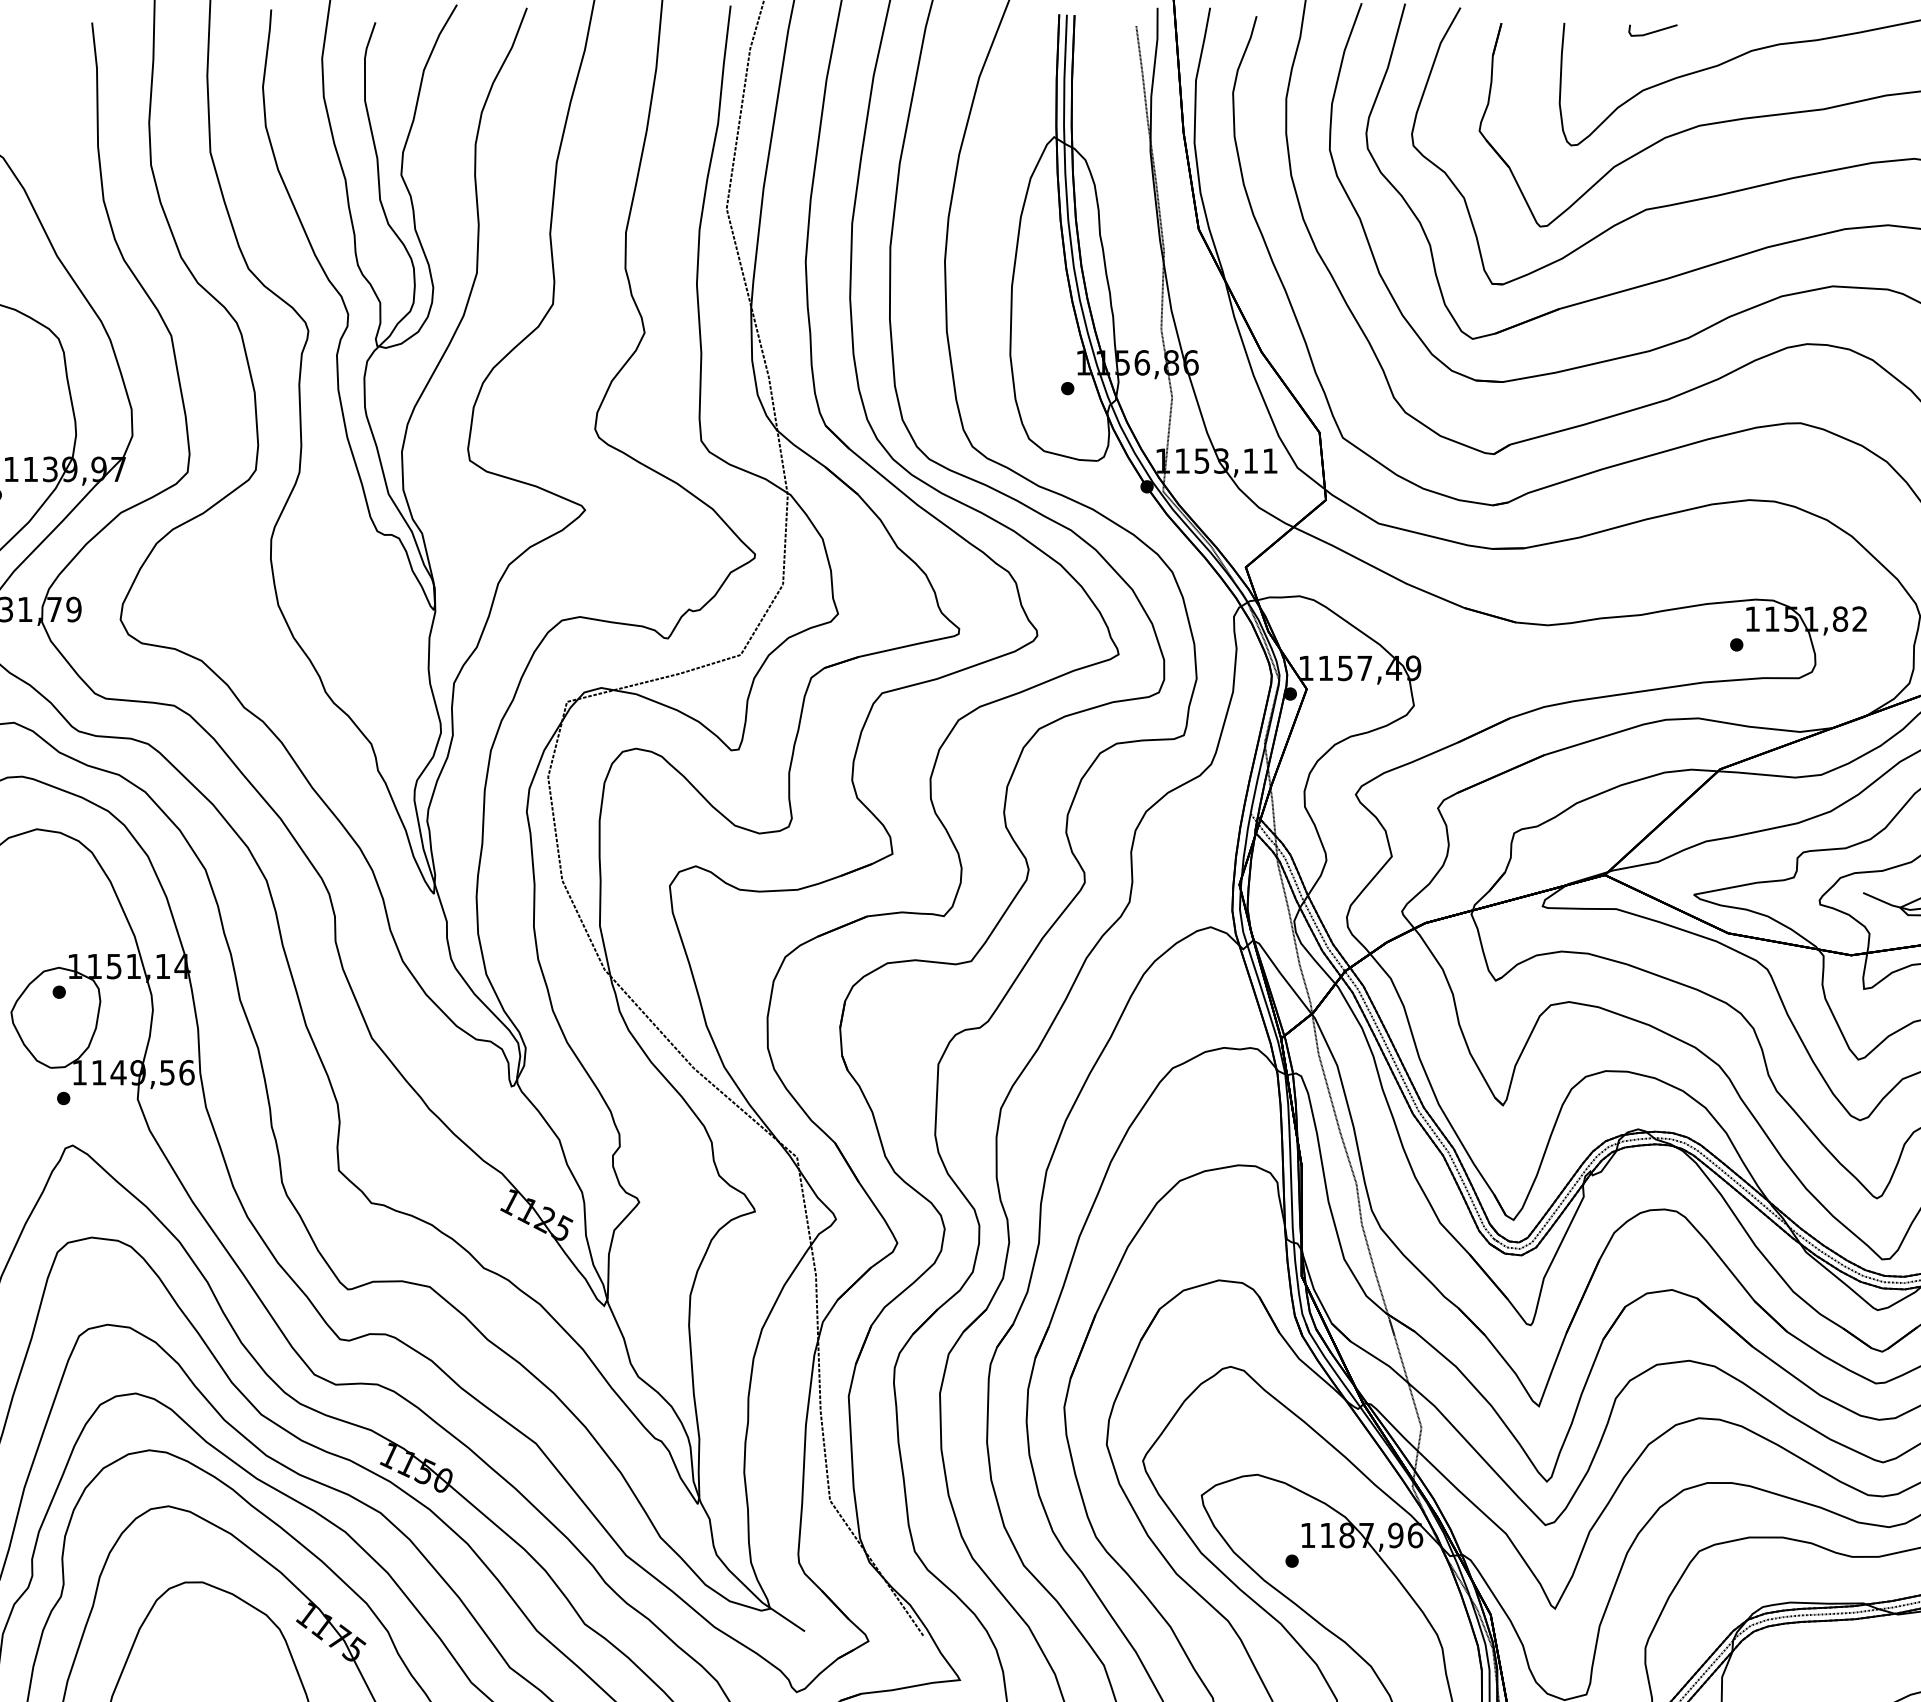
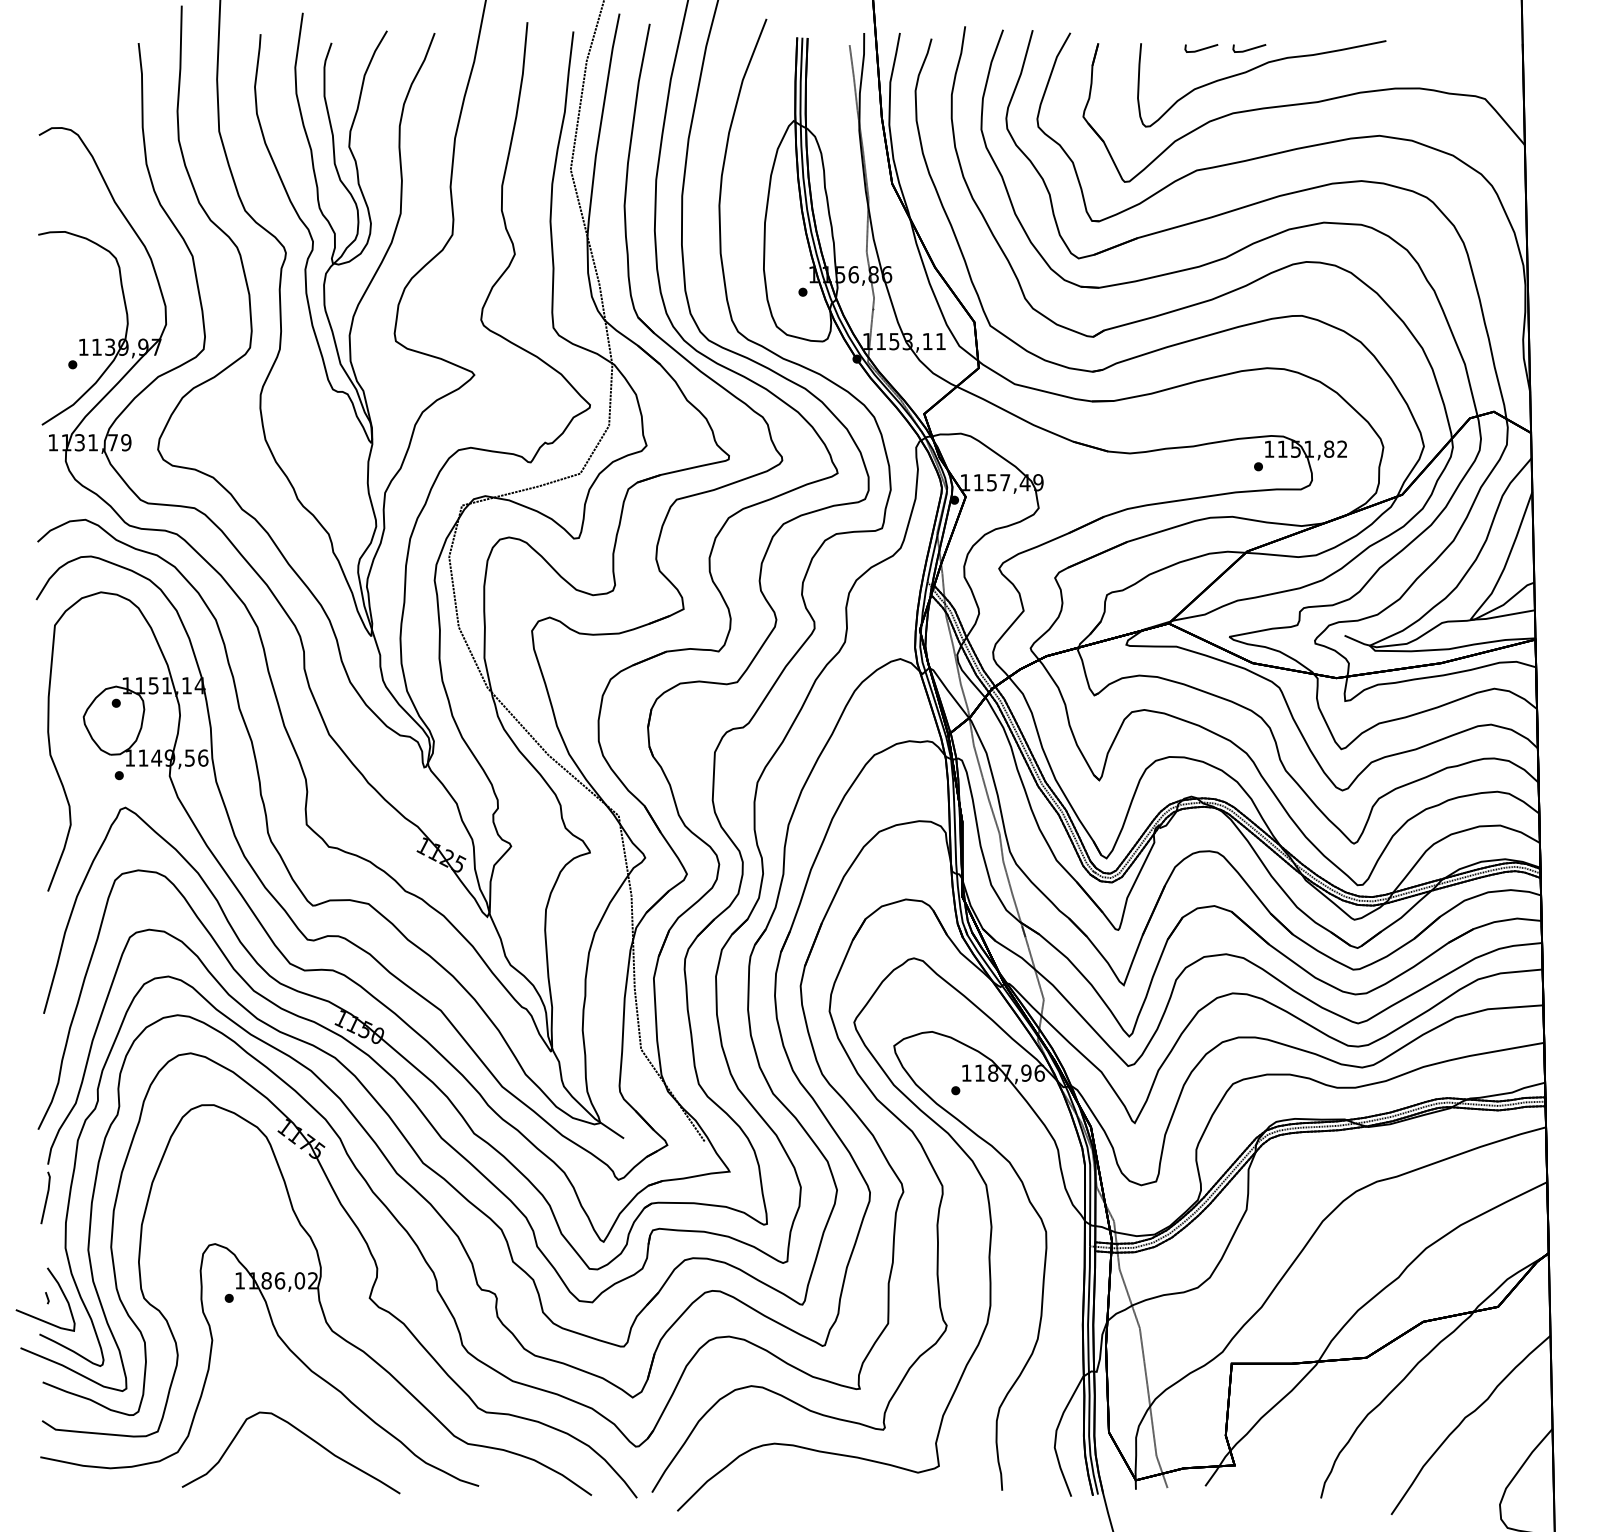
part: (1723, 30) -> (1249, 48), added

